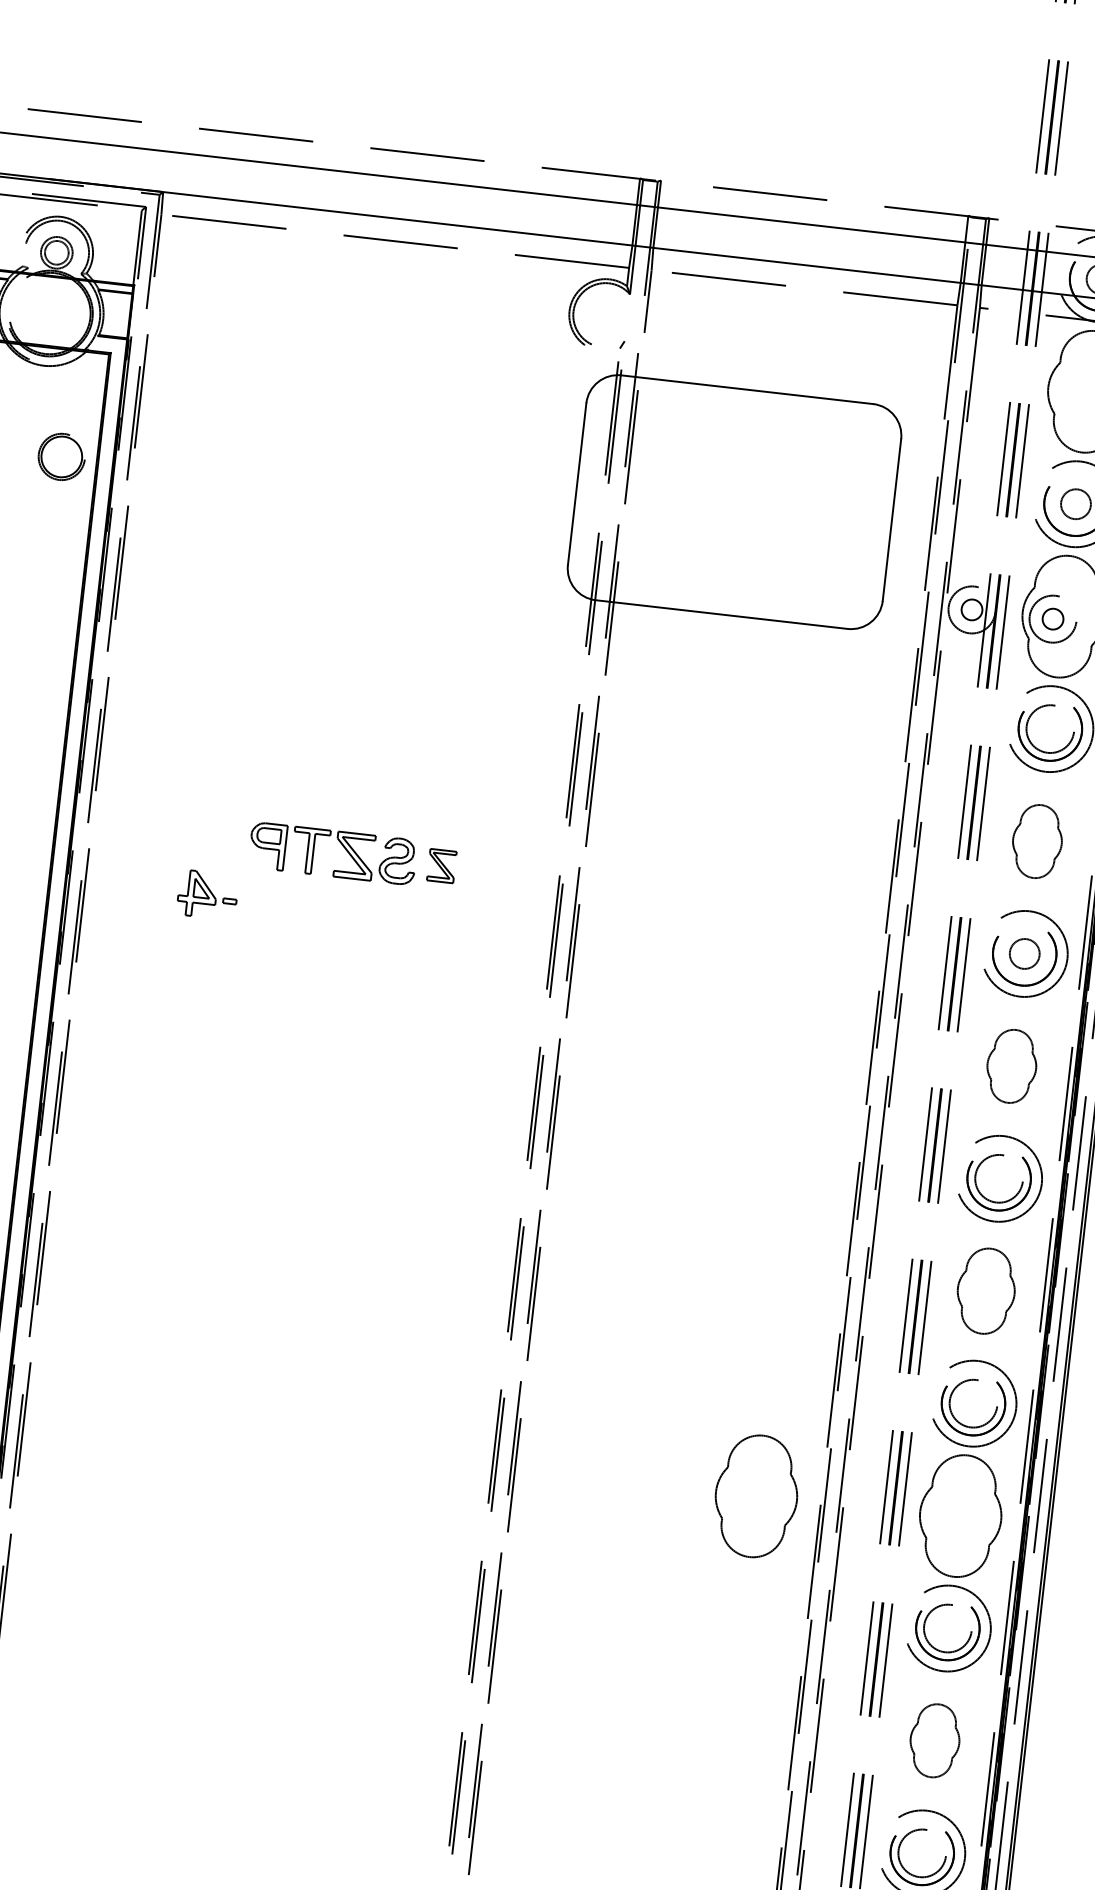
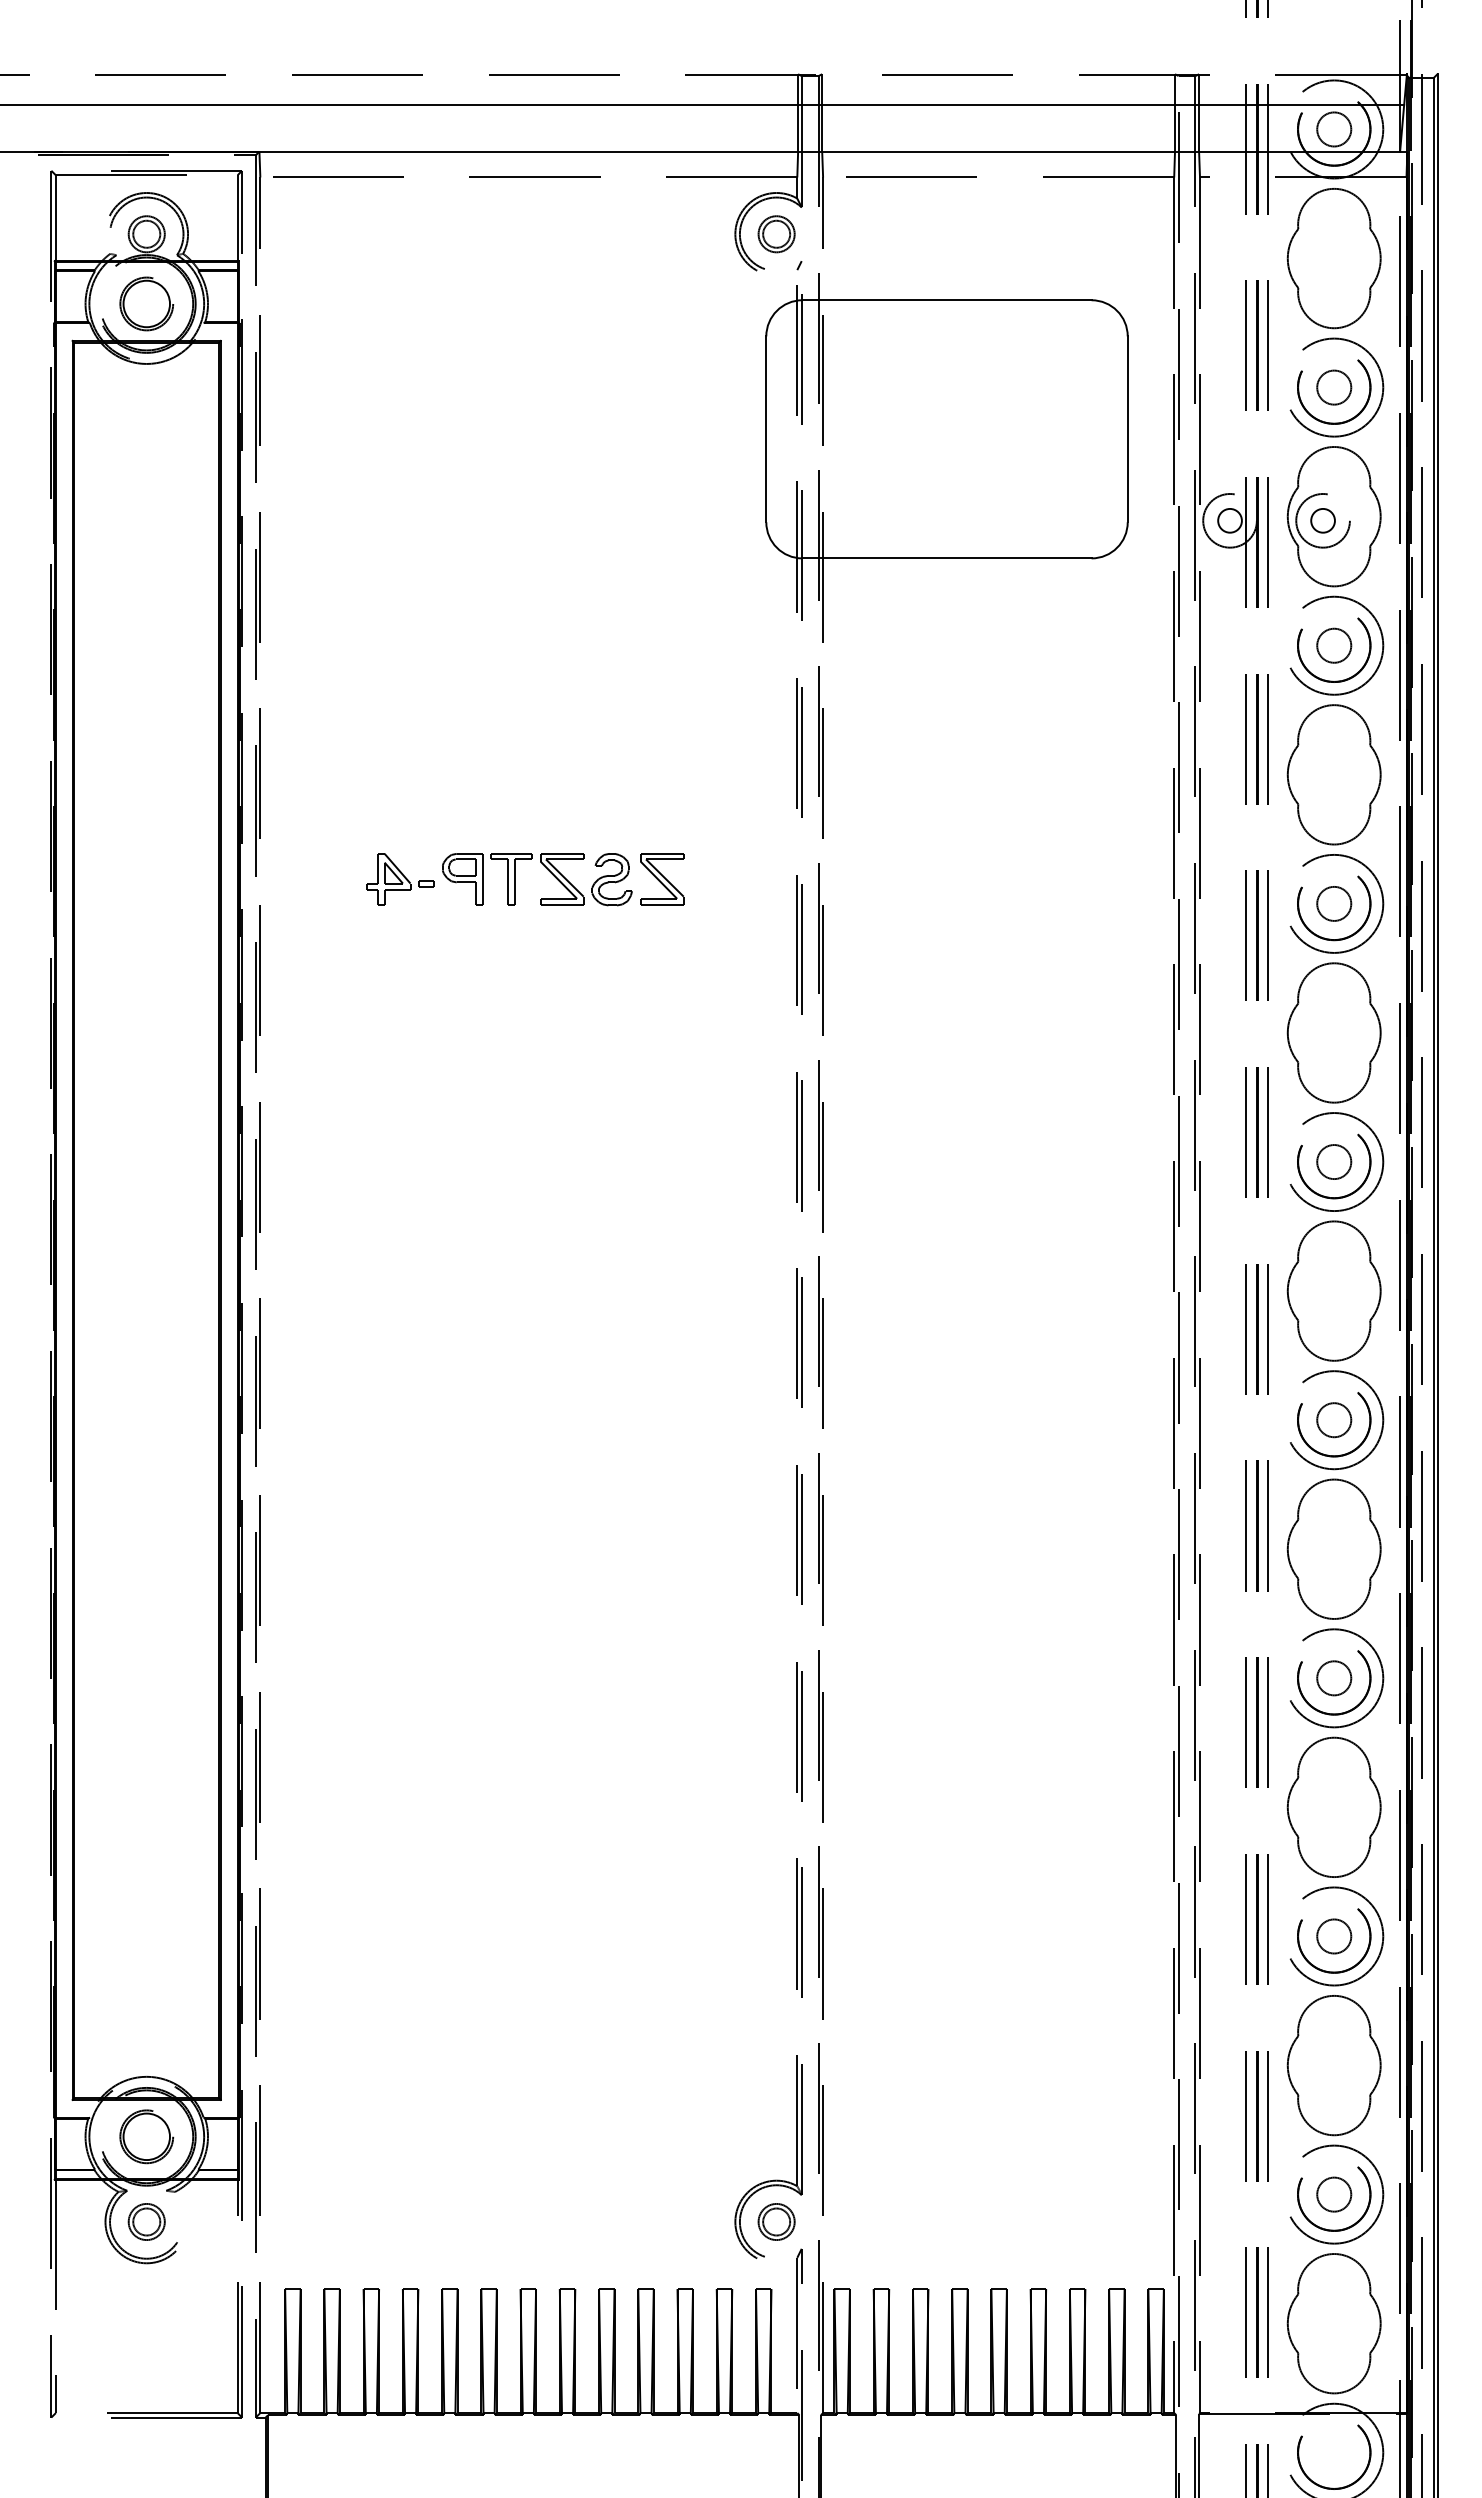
part: (605, 315) -> (776, 234), added
part: (61, 456) -> (146, 303), moved
circle: (1050, 728) -> (1334, 645), size x0.62
part: (1036, 841) -> (1333, 774), size x1.67
part: (442, 866) -> (662, 879), size x1.43
part: (207, 894) -> (400, 879), moved
part: (1011, 1065) -> (1333, 1032), size x1.67
circle: (999, 1179) -> (1334, 1162), size x0.62
part: (985, 1290) -> (1333, 1290), size x1.43
circle: (973, 1403) -> (1334, 1420), size x0.62
part: (755, 1495) -> (1099, 1552), removed
circle: (948, 1628) -> (1334, 1678), size x0.62
part: (934, 1740) -> (1333, 1806), size x1.67
circle: (922, 1853) -> (1334, 1936), size x0.62

